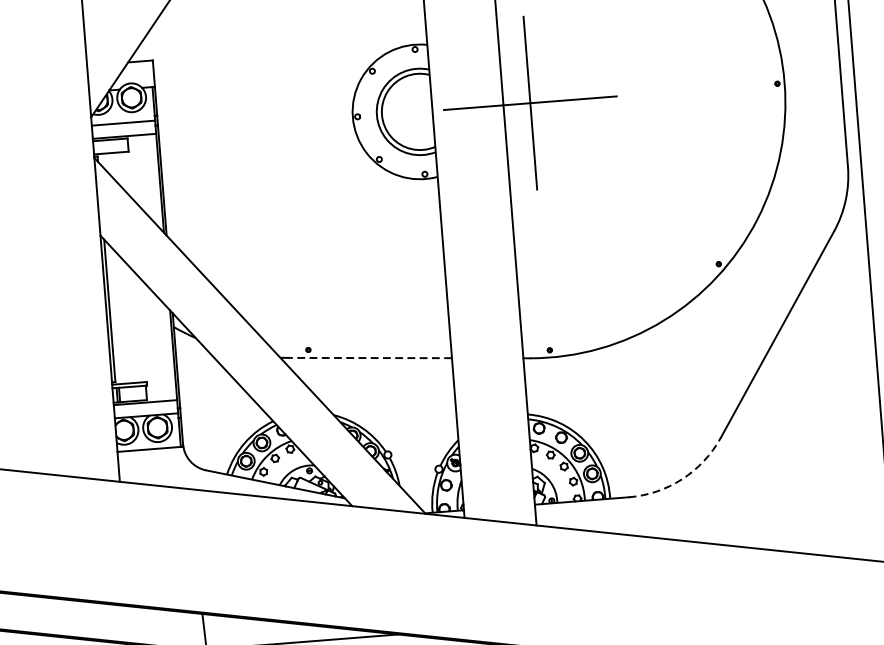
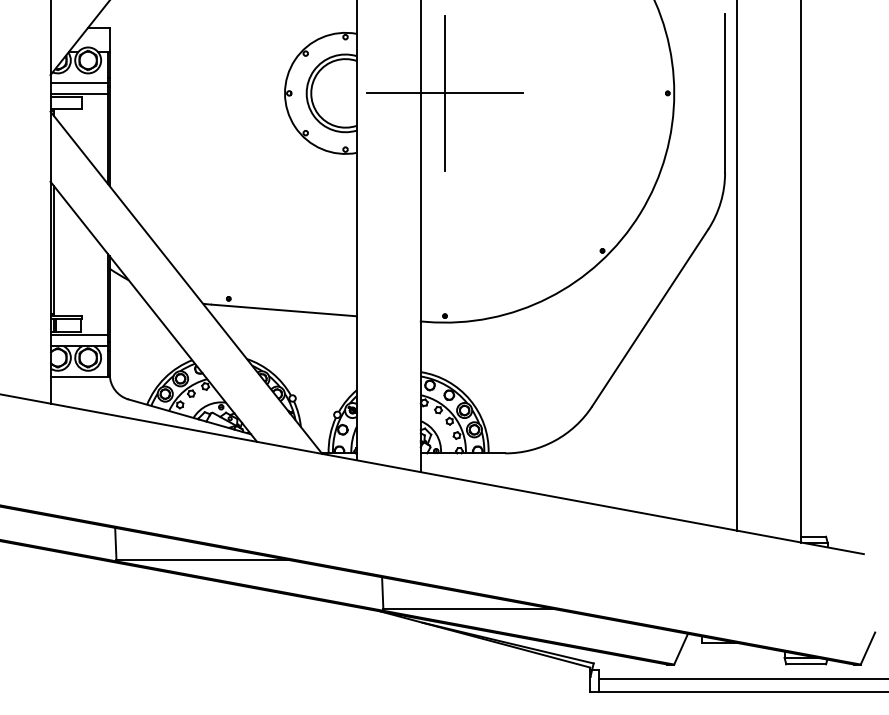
line: (371, 358) -> (284, 310), dashed -> solid
arc: (682, 478) -> (554, 440), dashed -> solid

